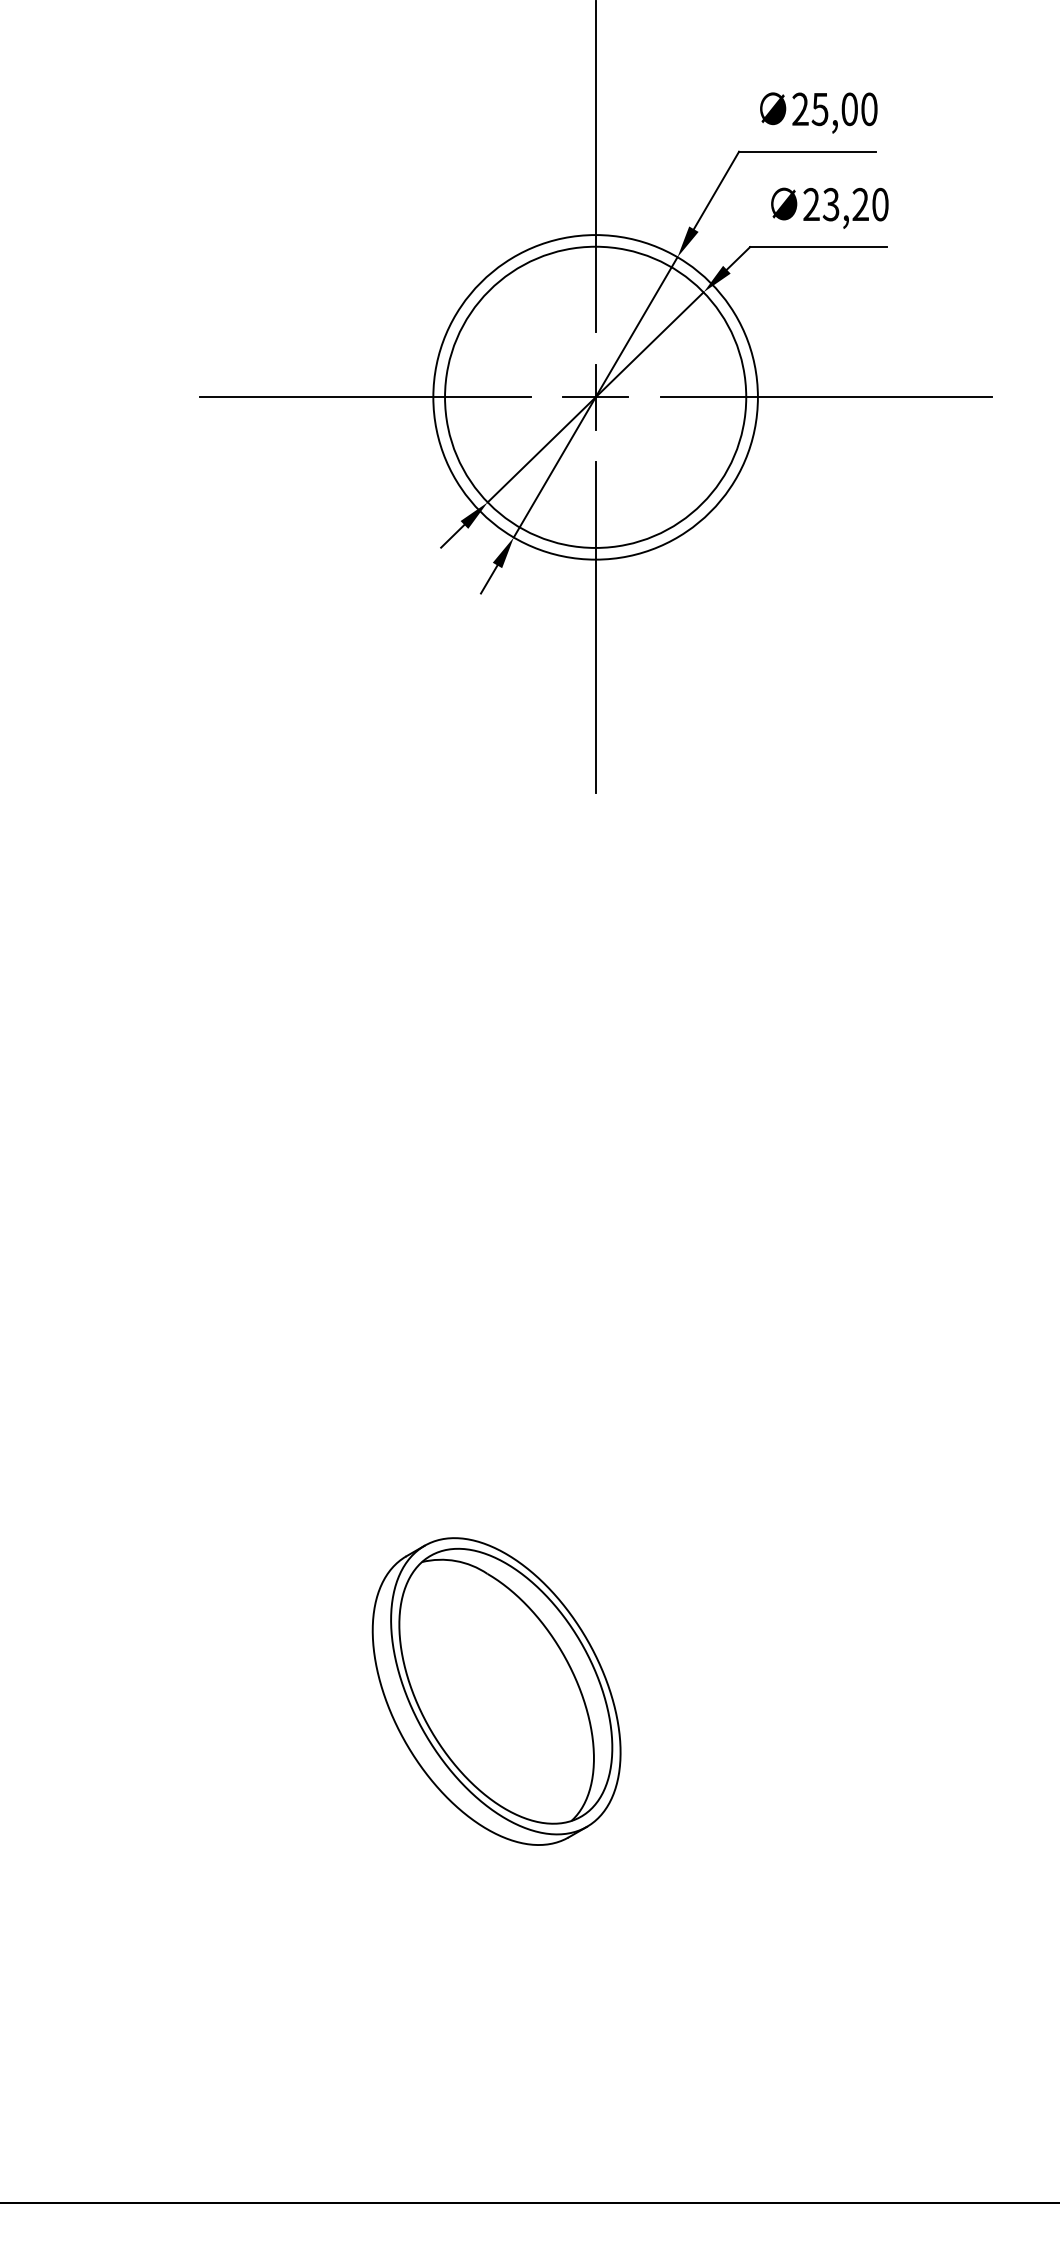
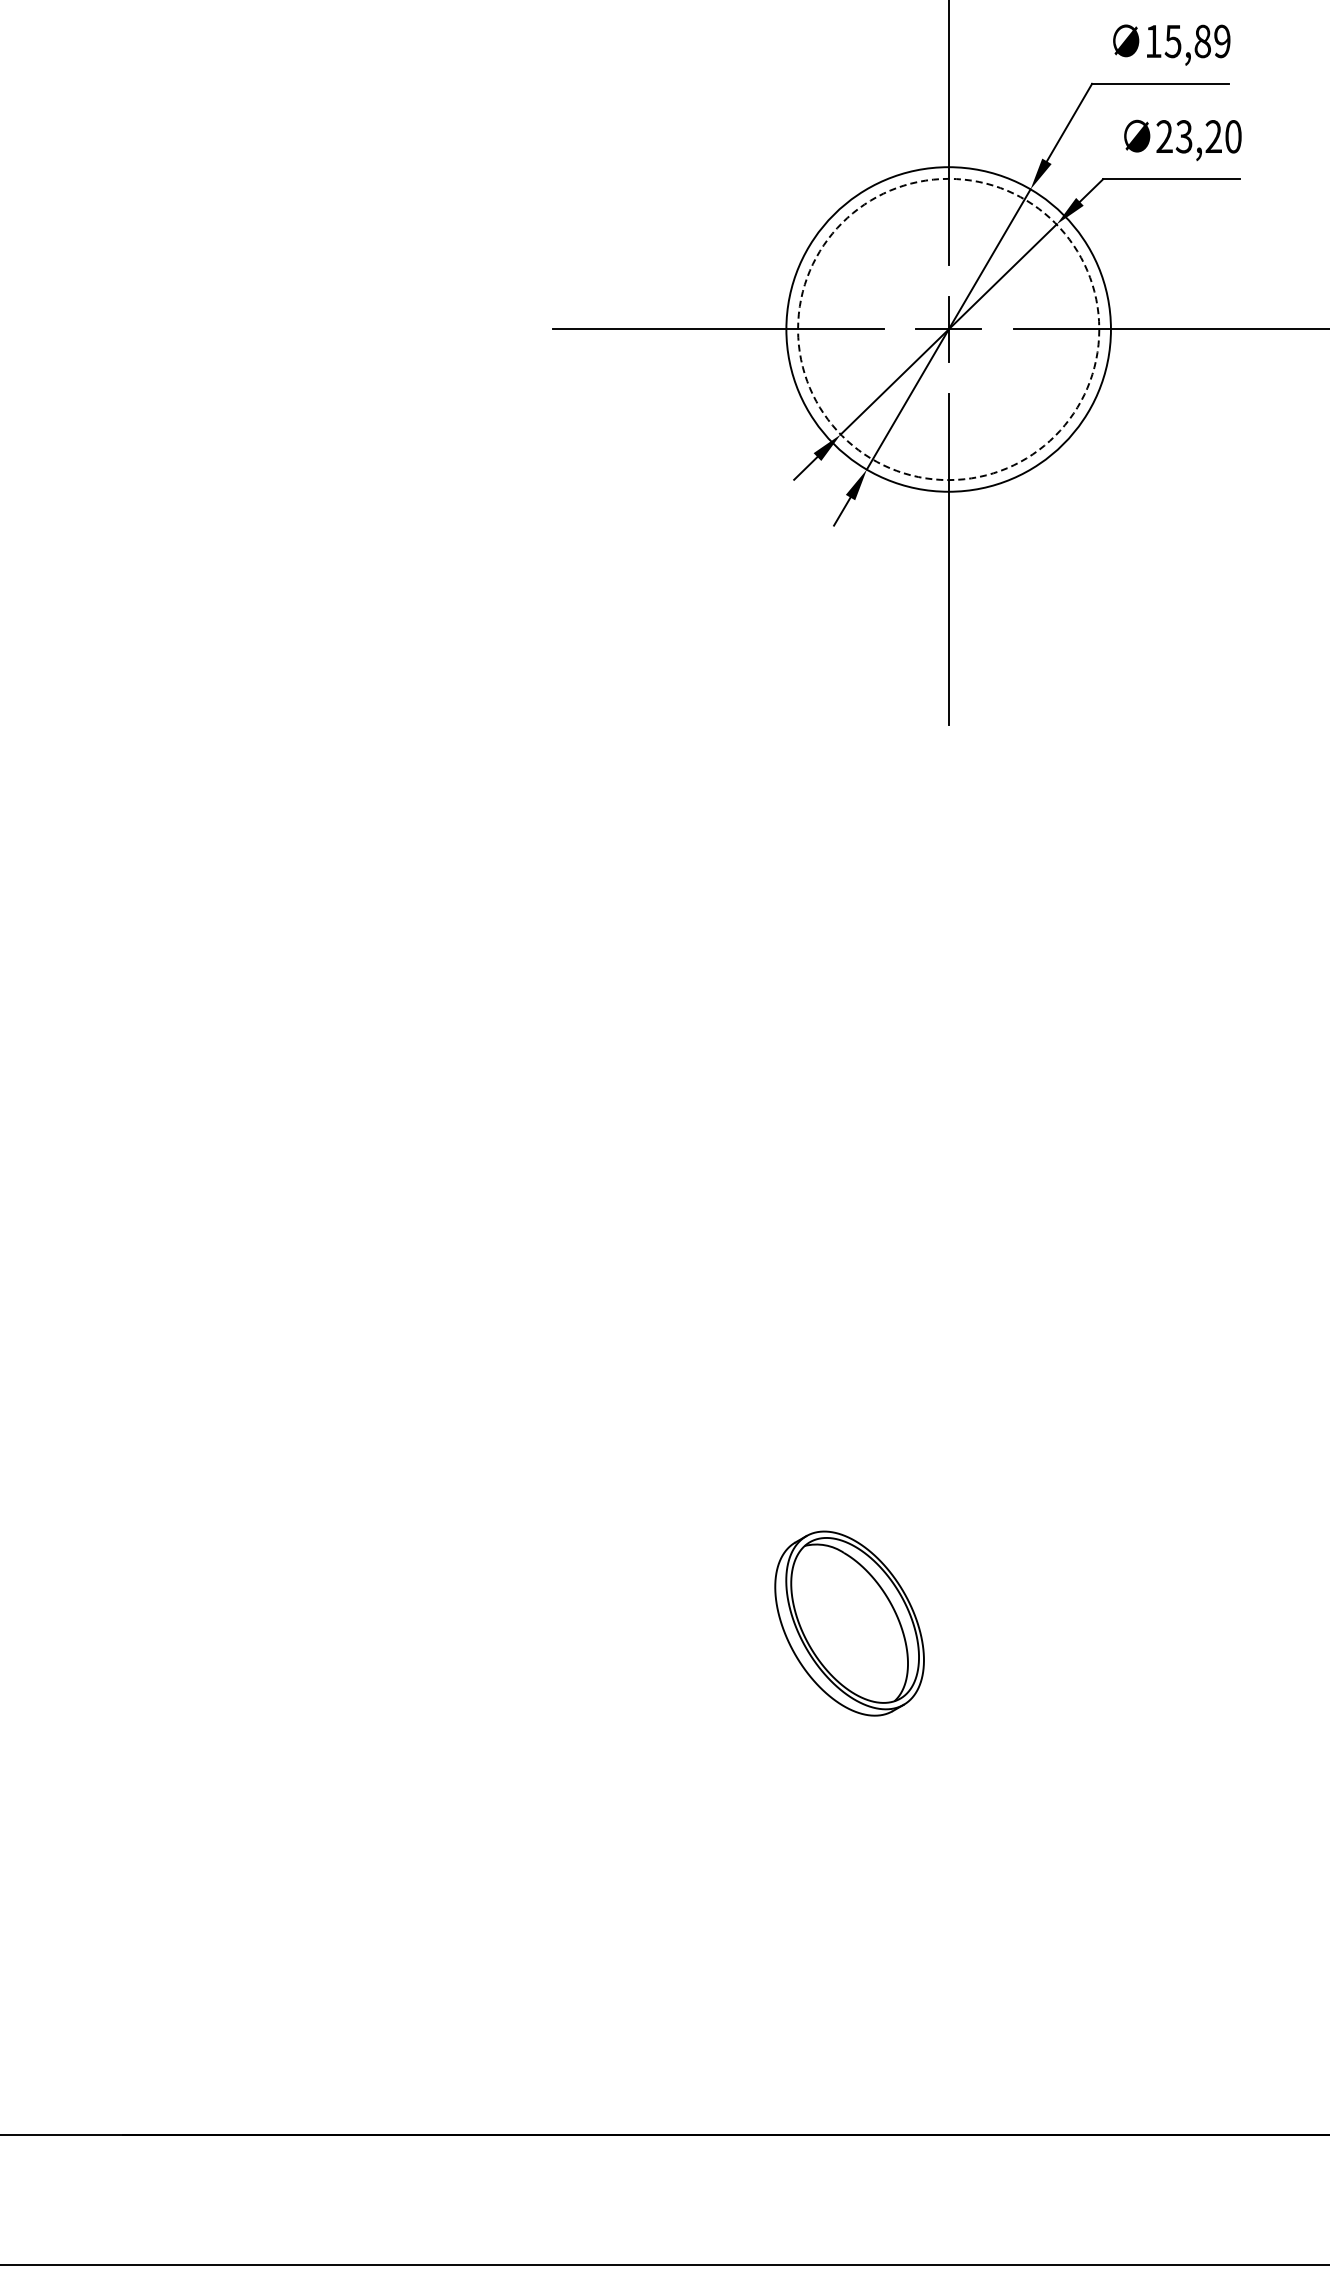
text: (834, 109) -> (1187, 41), 25,00 -> 15,89
circle: (595, 397) -> (948, 329), solid -> dashed
part: (496, 1691) -> (849, 1623), size x0.6

